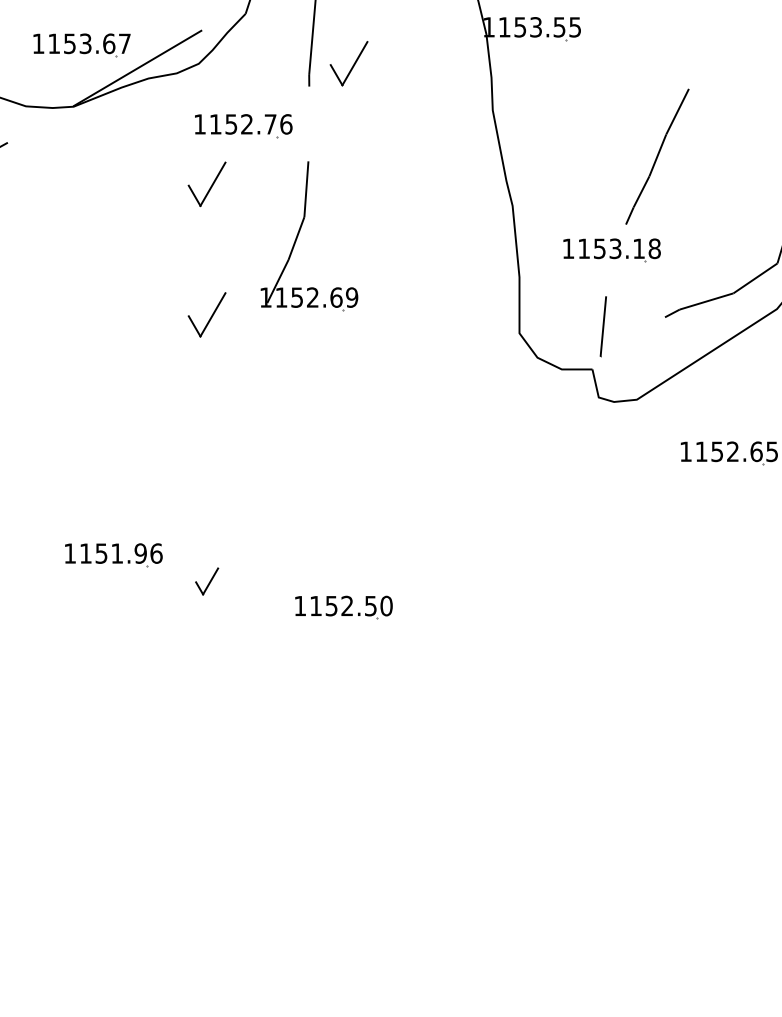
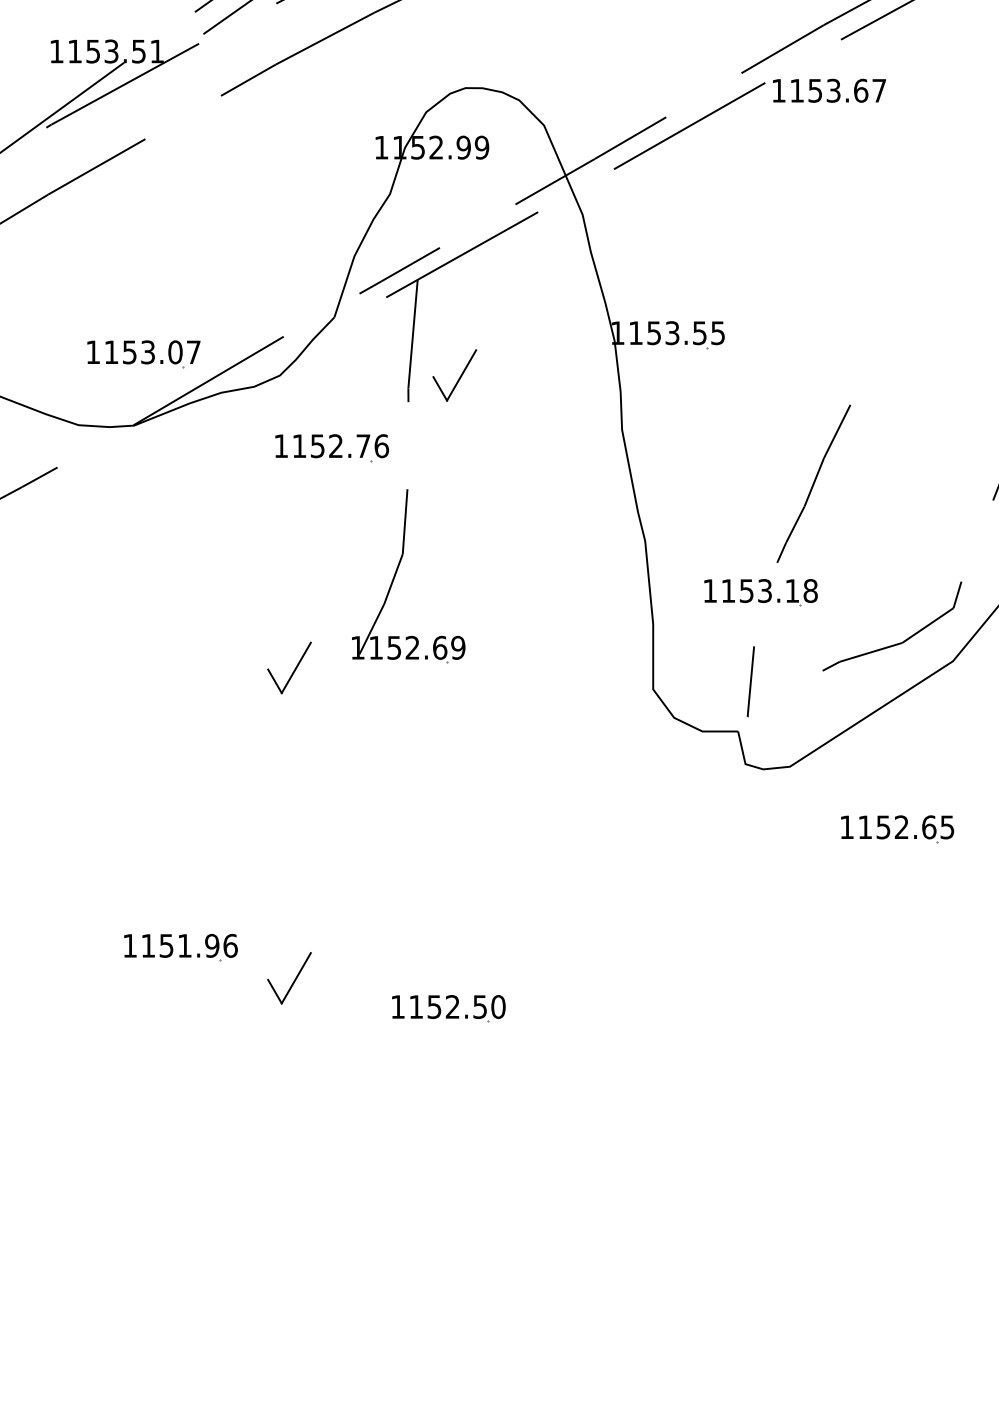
text: (109, 43) -> (175, 352), 1153.67 -> 1153.07
part: (207, 183) -> (289, 515), removed
part: (207, 581) -> (289, 978), size x1.67

